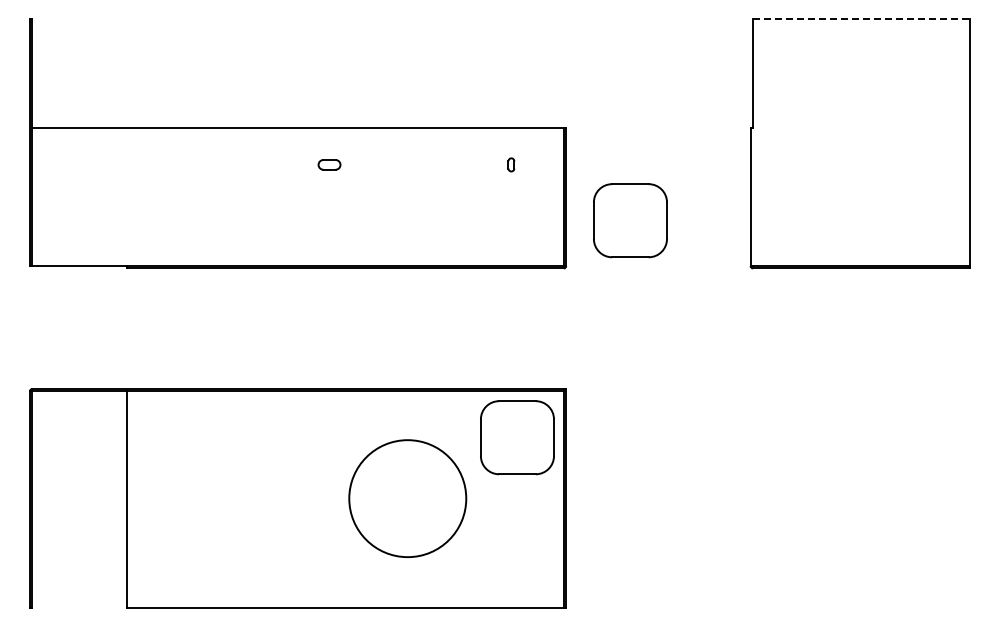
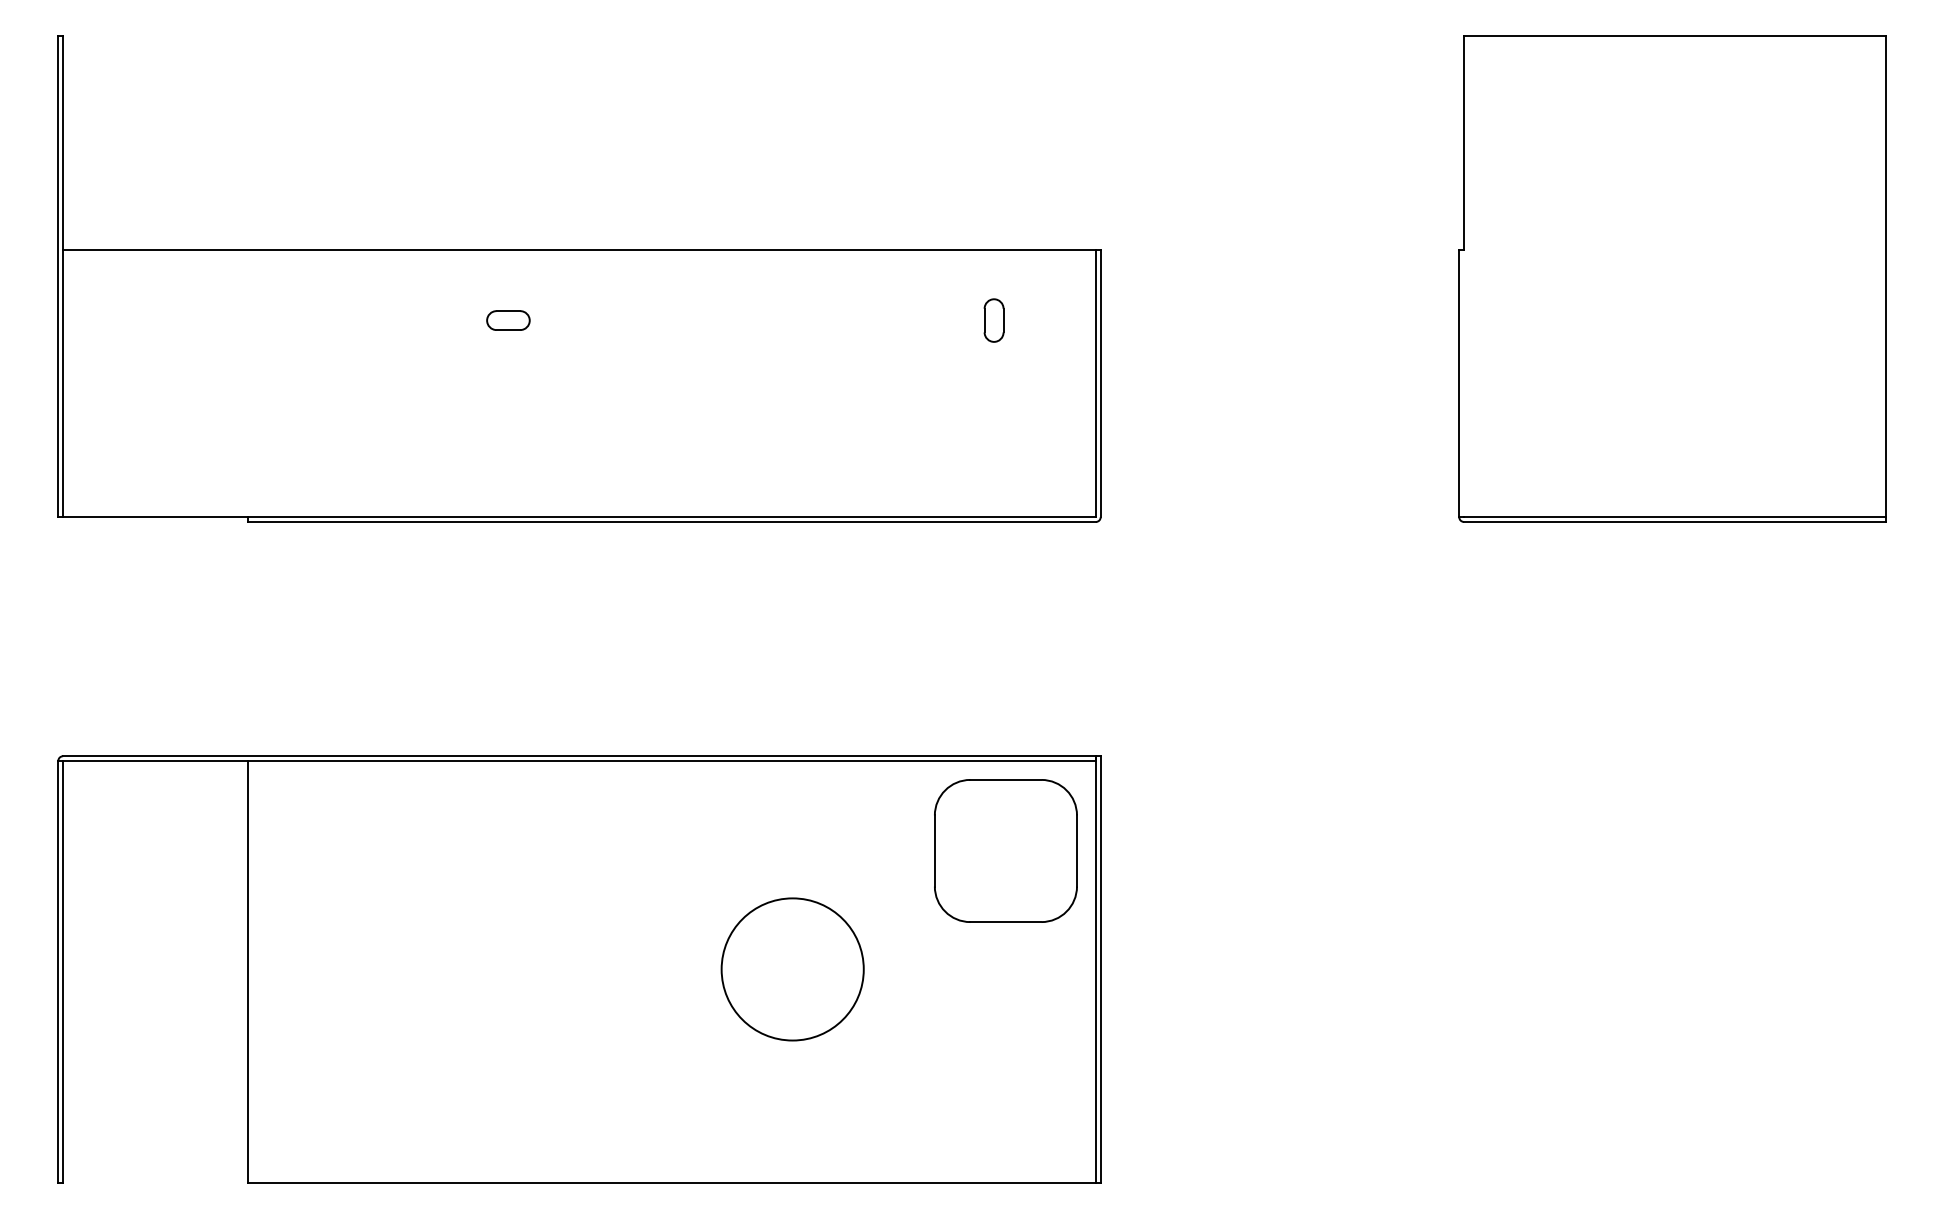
line: (862, 18) -> (1676, 36), dashed -> solid
part: (329, 164) -> (508, 319), moved
part: (511, 164) -> (994, 319), size x1.67
part: (630, 220) -> (1225, 428), removed
circle: (407, 498) -> (792, 969), size x0.62

